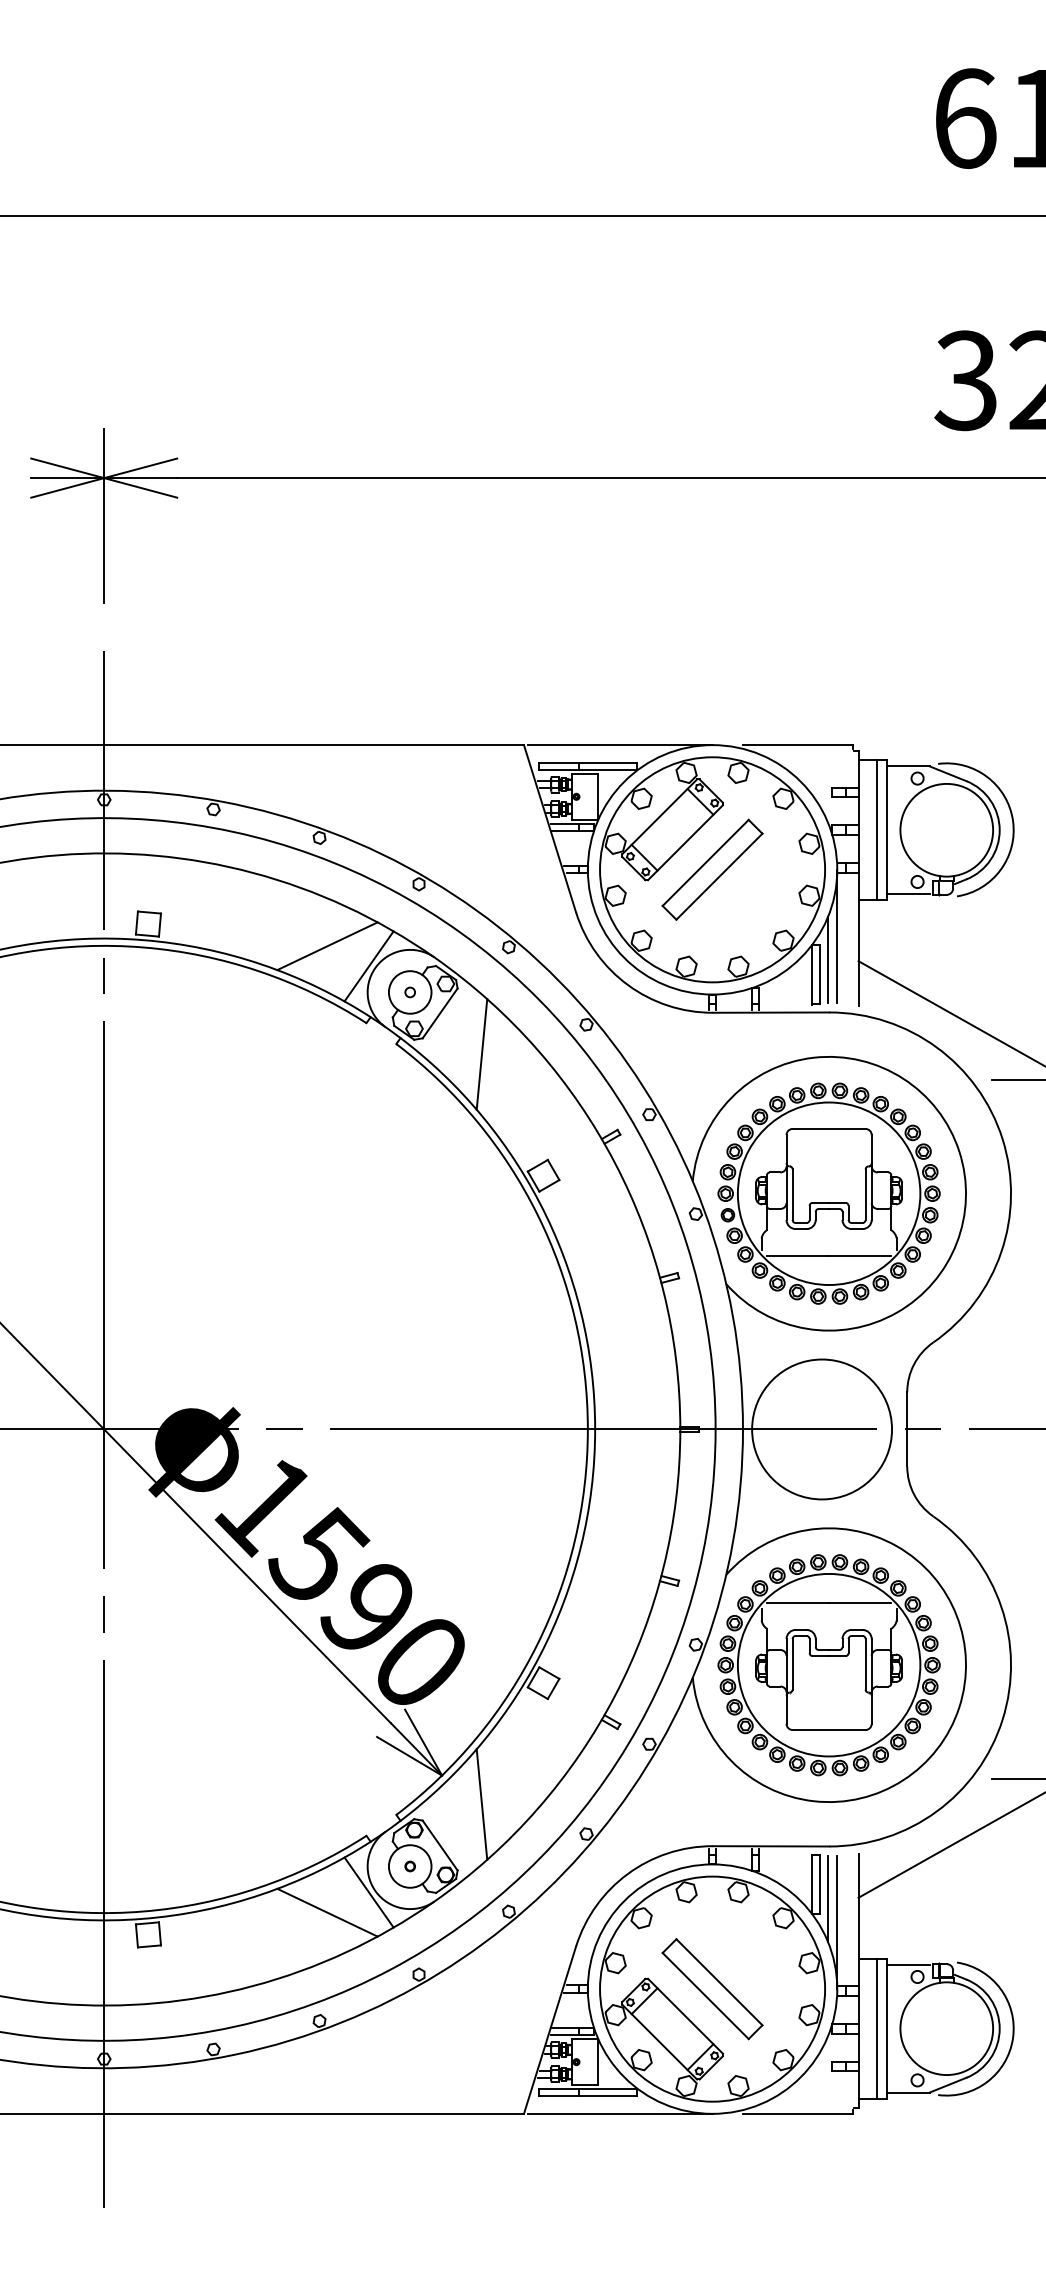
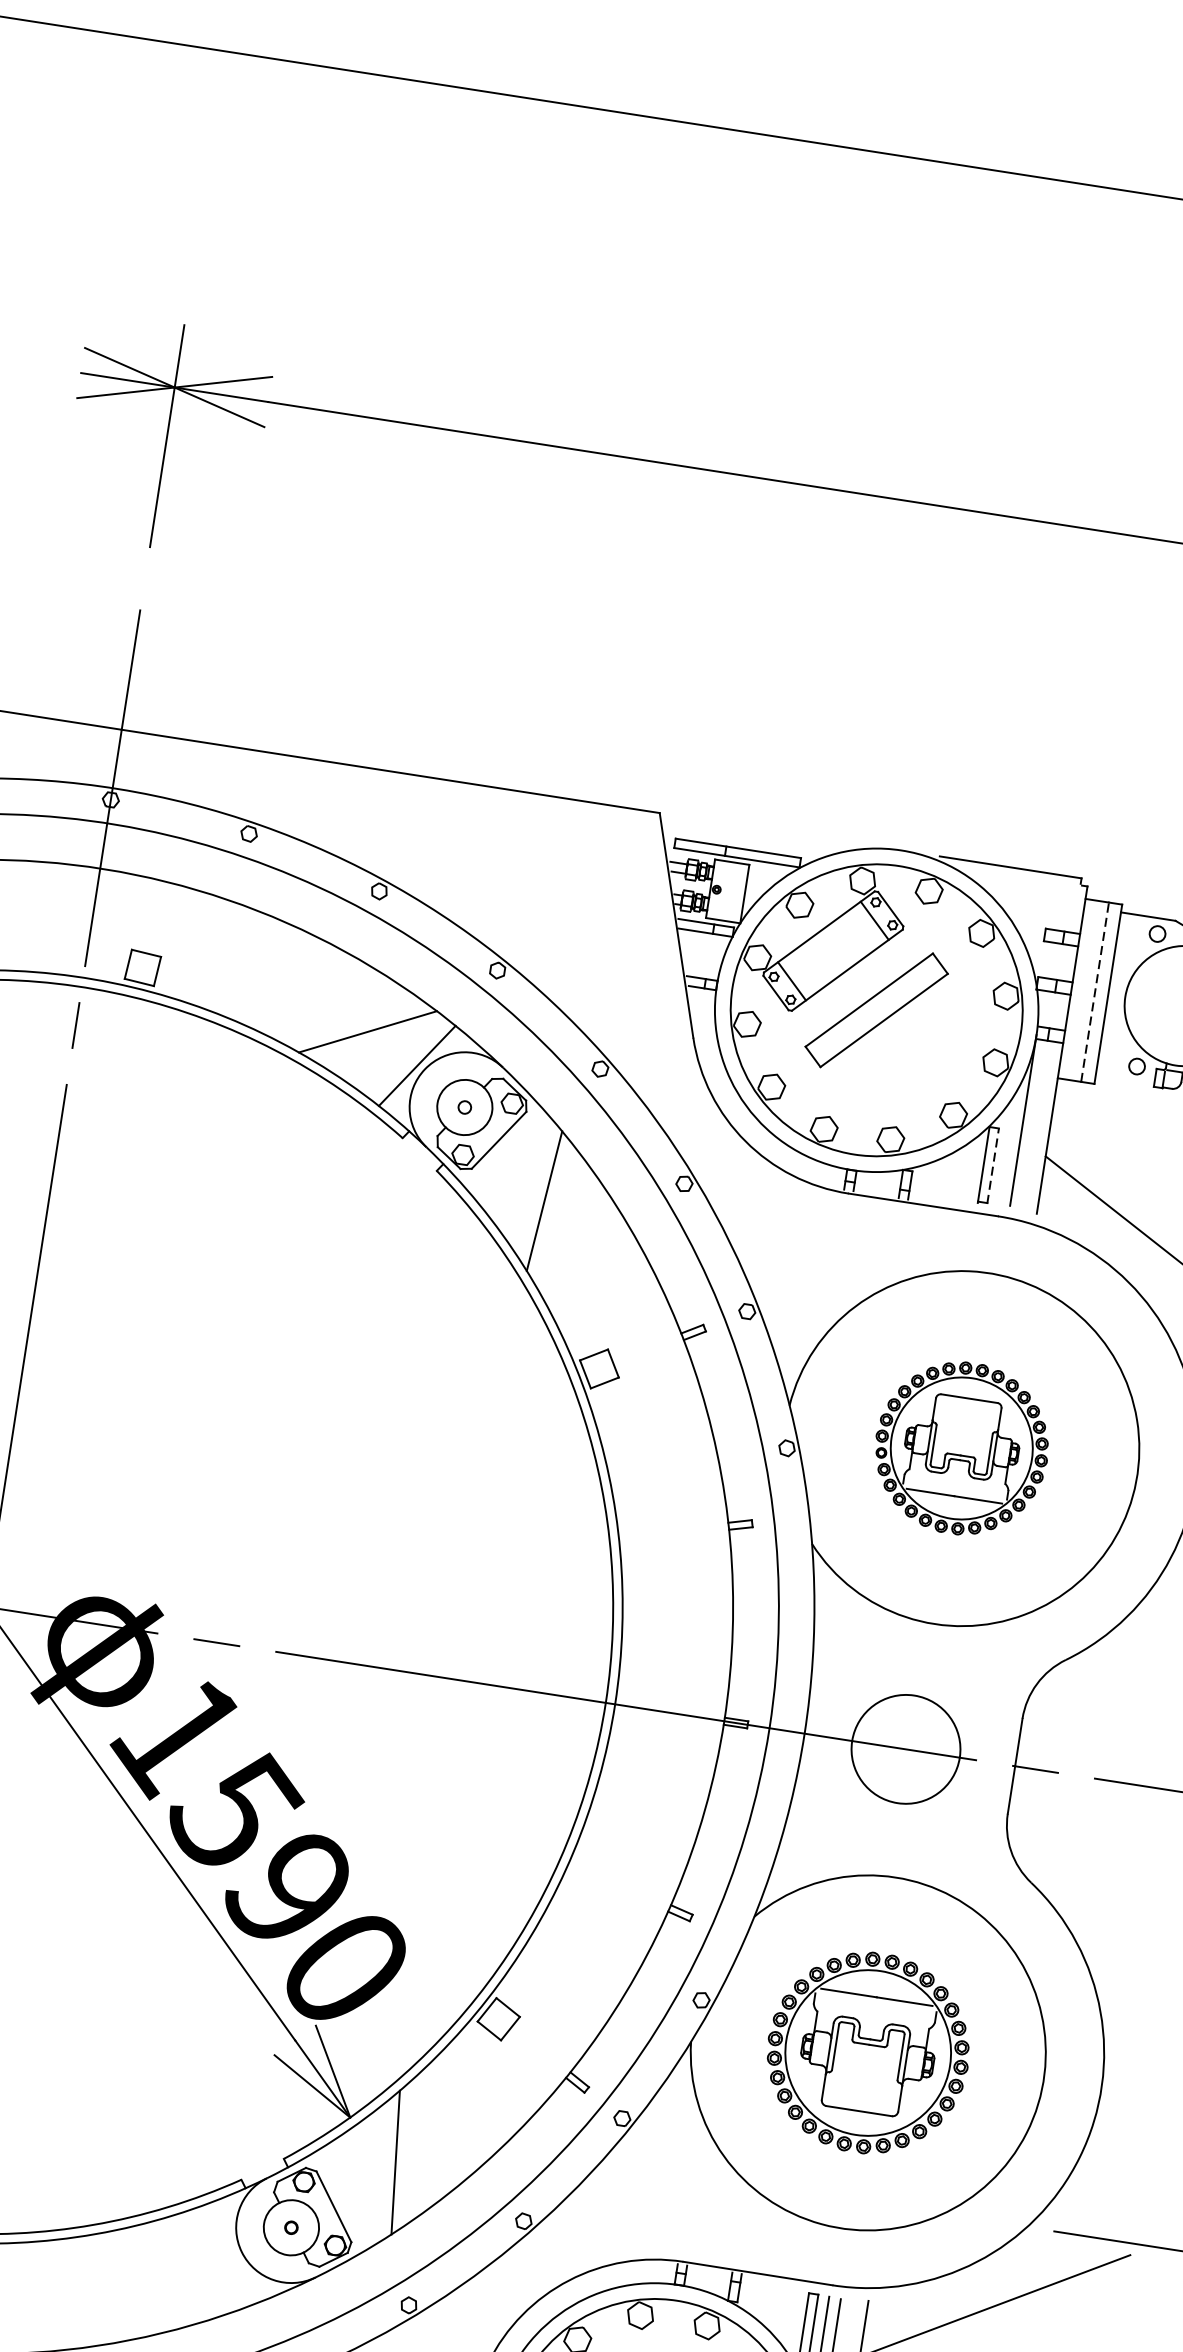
line: (619, 745) -> (782, 832), removed
line: (876, 830) -> (1094, 992), solid -> dashed
line: (908, 894) -> (1122, 1080), removed
line: (828, 959) -> (1007, 1148), removed
line: (819, 974) -> (992, 1165), solid -> dashed
part: (828, 1193) -> (961, 1448), size x0.6
circle: (822, 1429) -> (906, 1749), size x0.6
part: (828, 1665) -> (867, 2053), size x0.7
line: (368, 1892) -> (232, 2252), removed
line: (327, 1912) -> (176, 2270), removed

